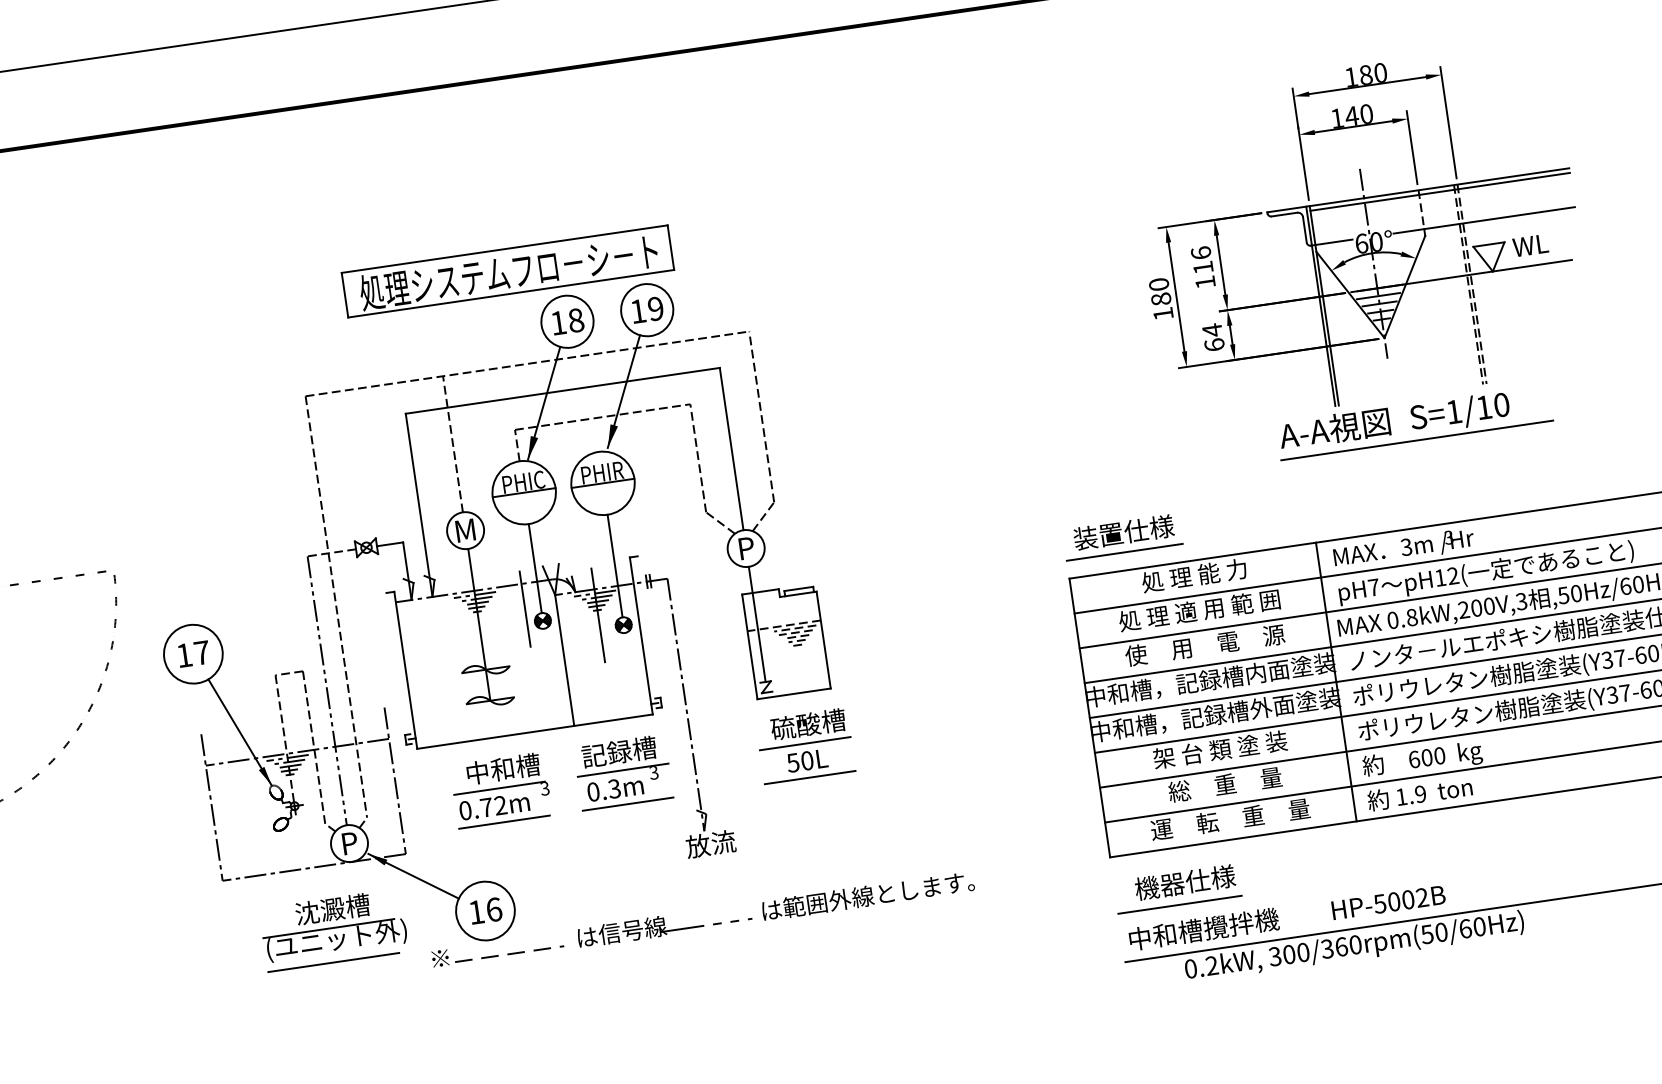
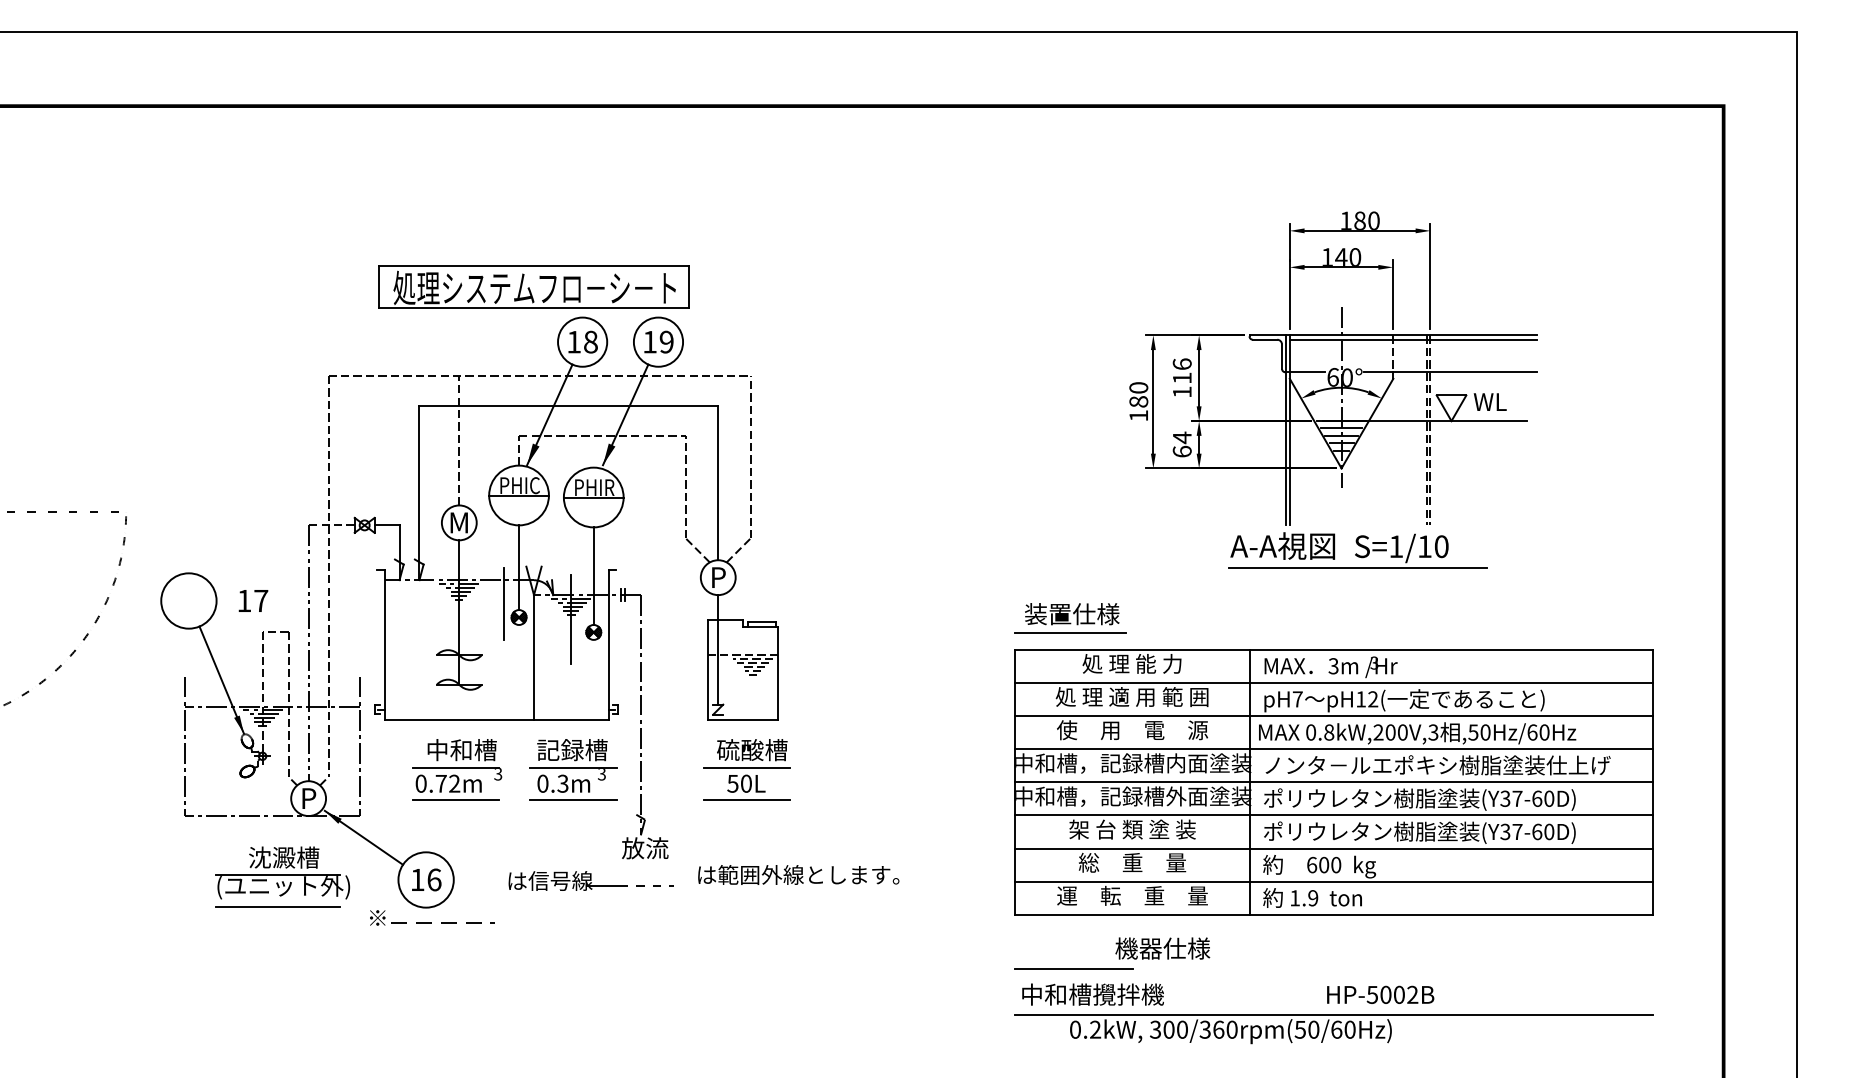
text: (193, 653) -> (253, 600), moved
text: (1184, 882) -> (1162, 948), moved
text: (867, 895) -> (798, 874), moved
text: (1388, 902) -> (1380, 994), moved
part: (663, 925) -> (590, 880), moved

